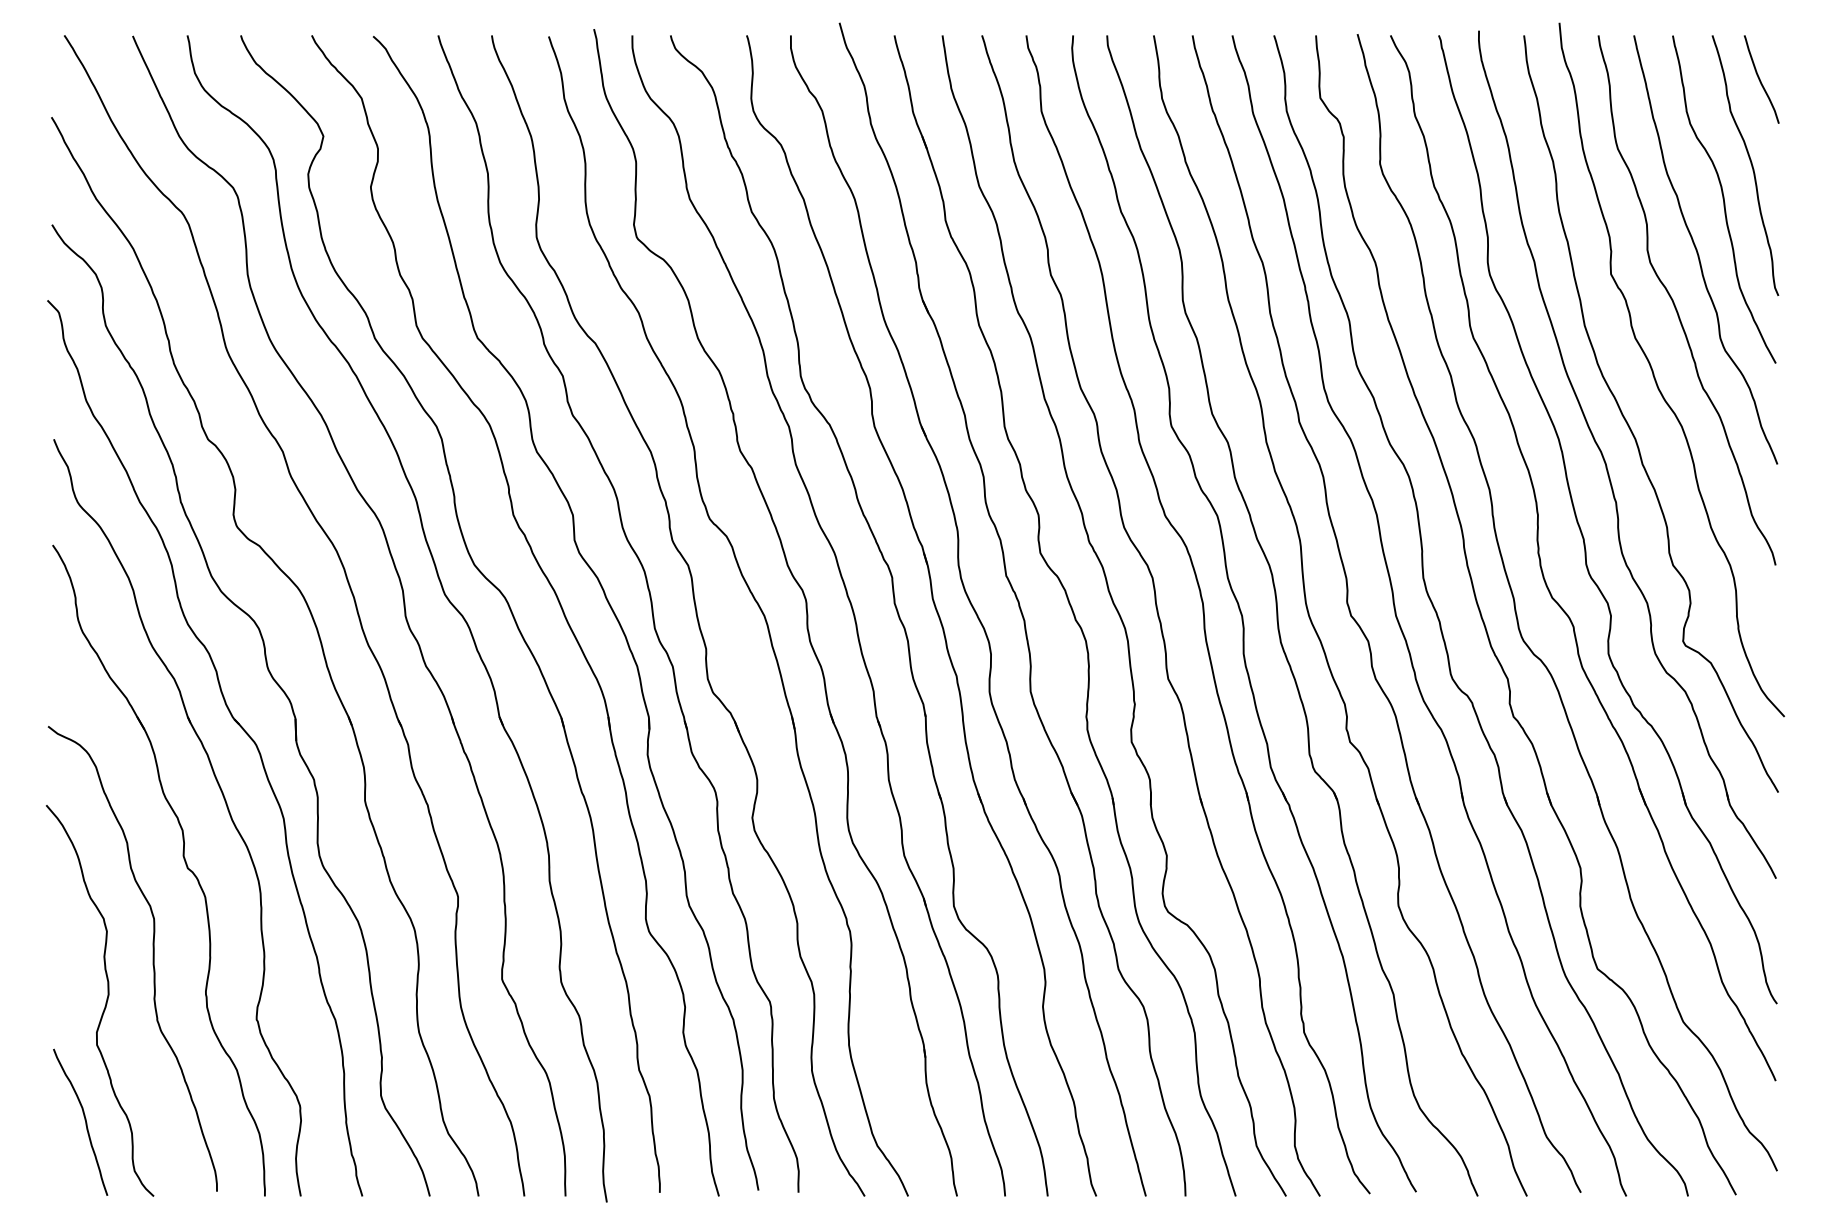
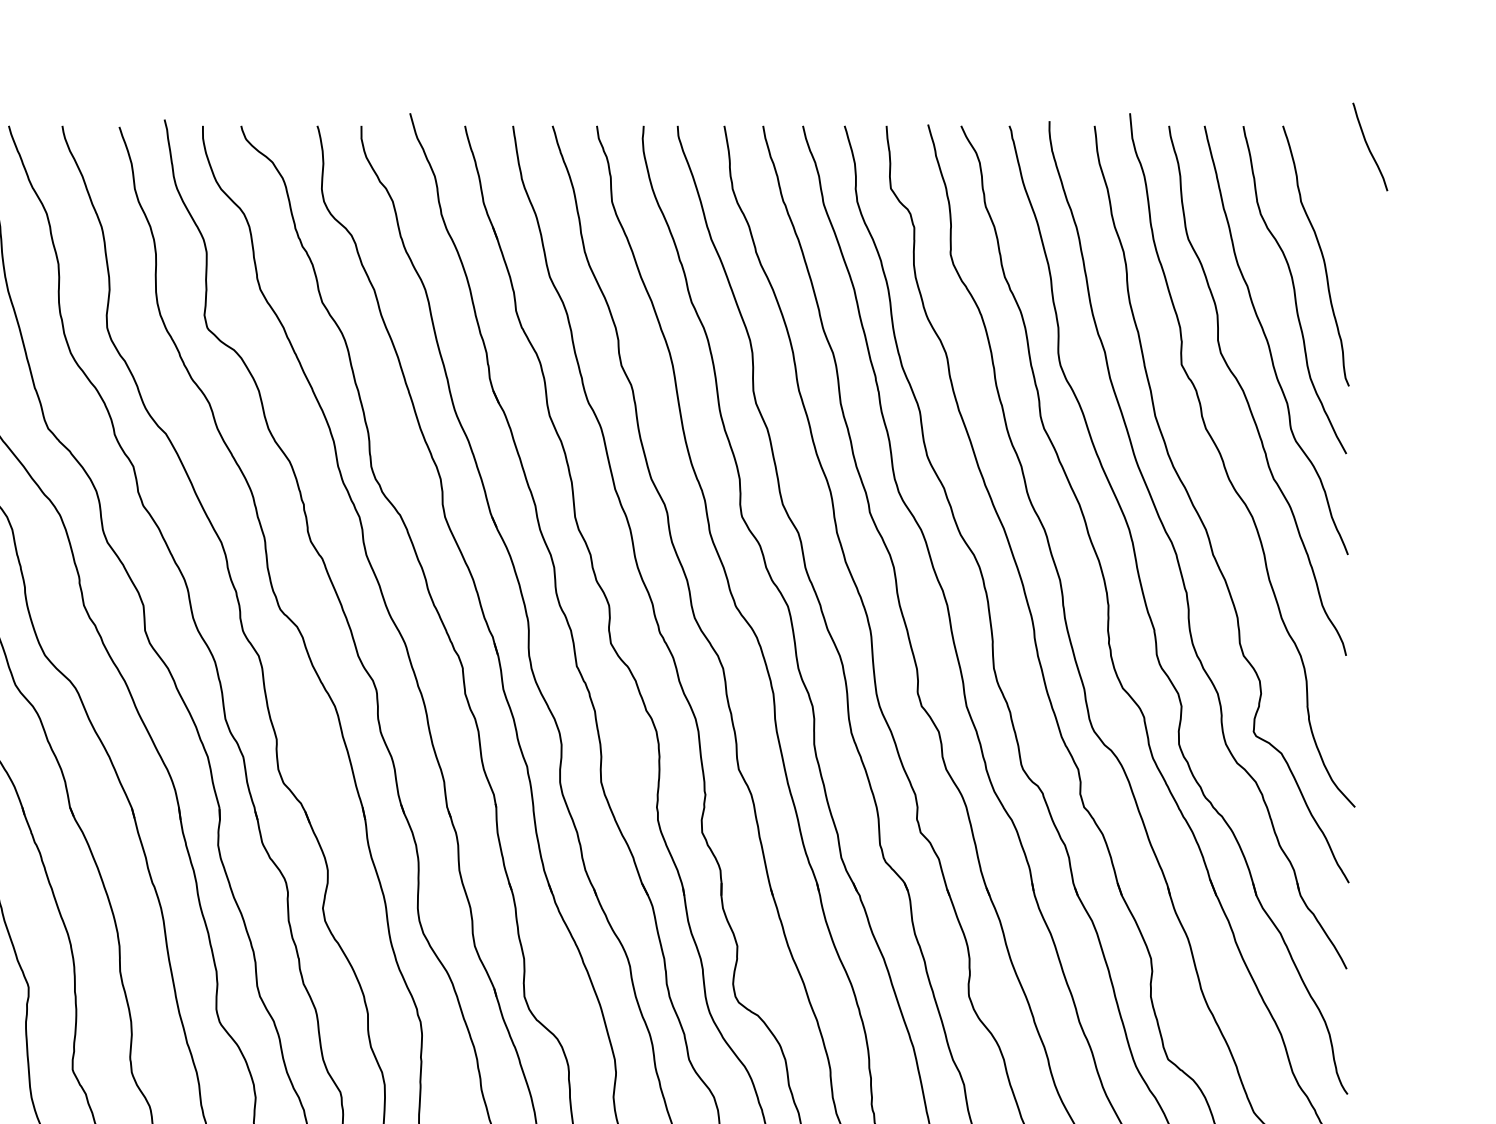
curve: (1760, 79) -> (1369, 146), moved

